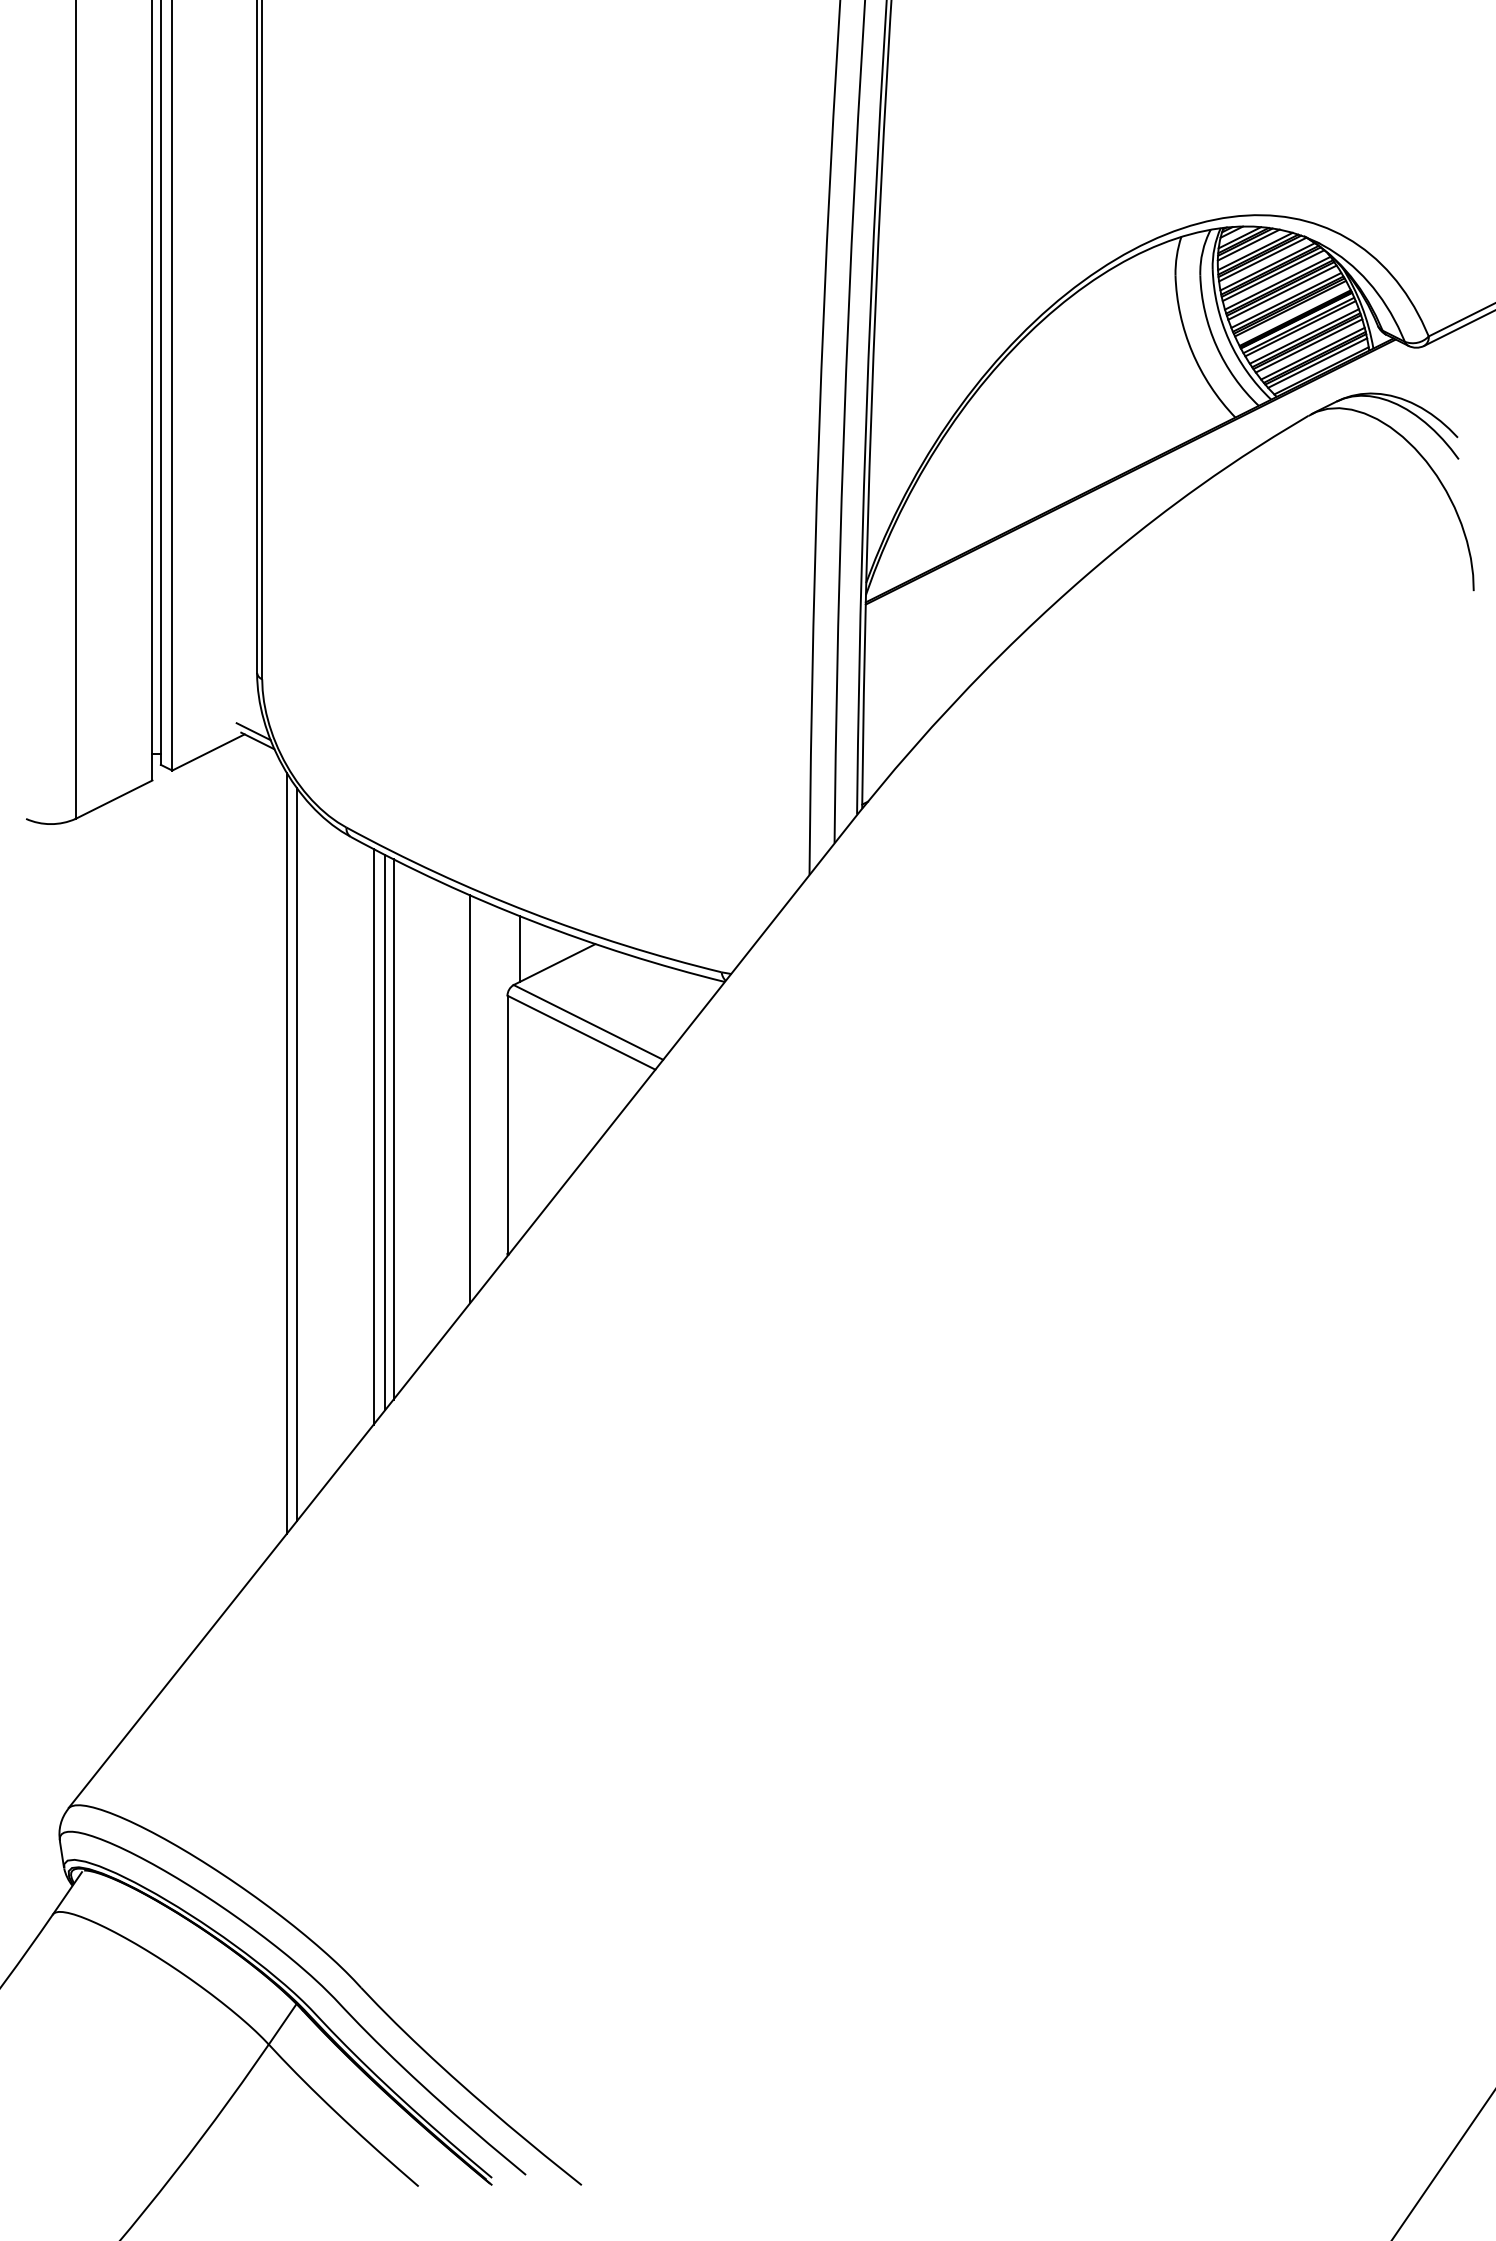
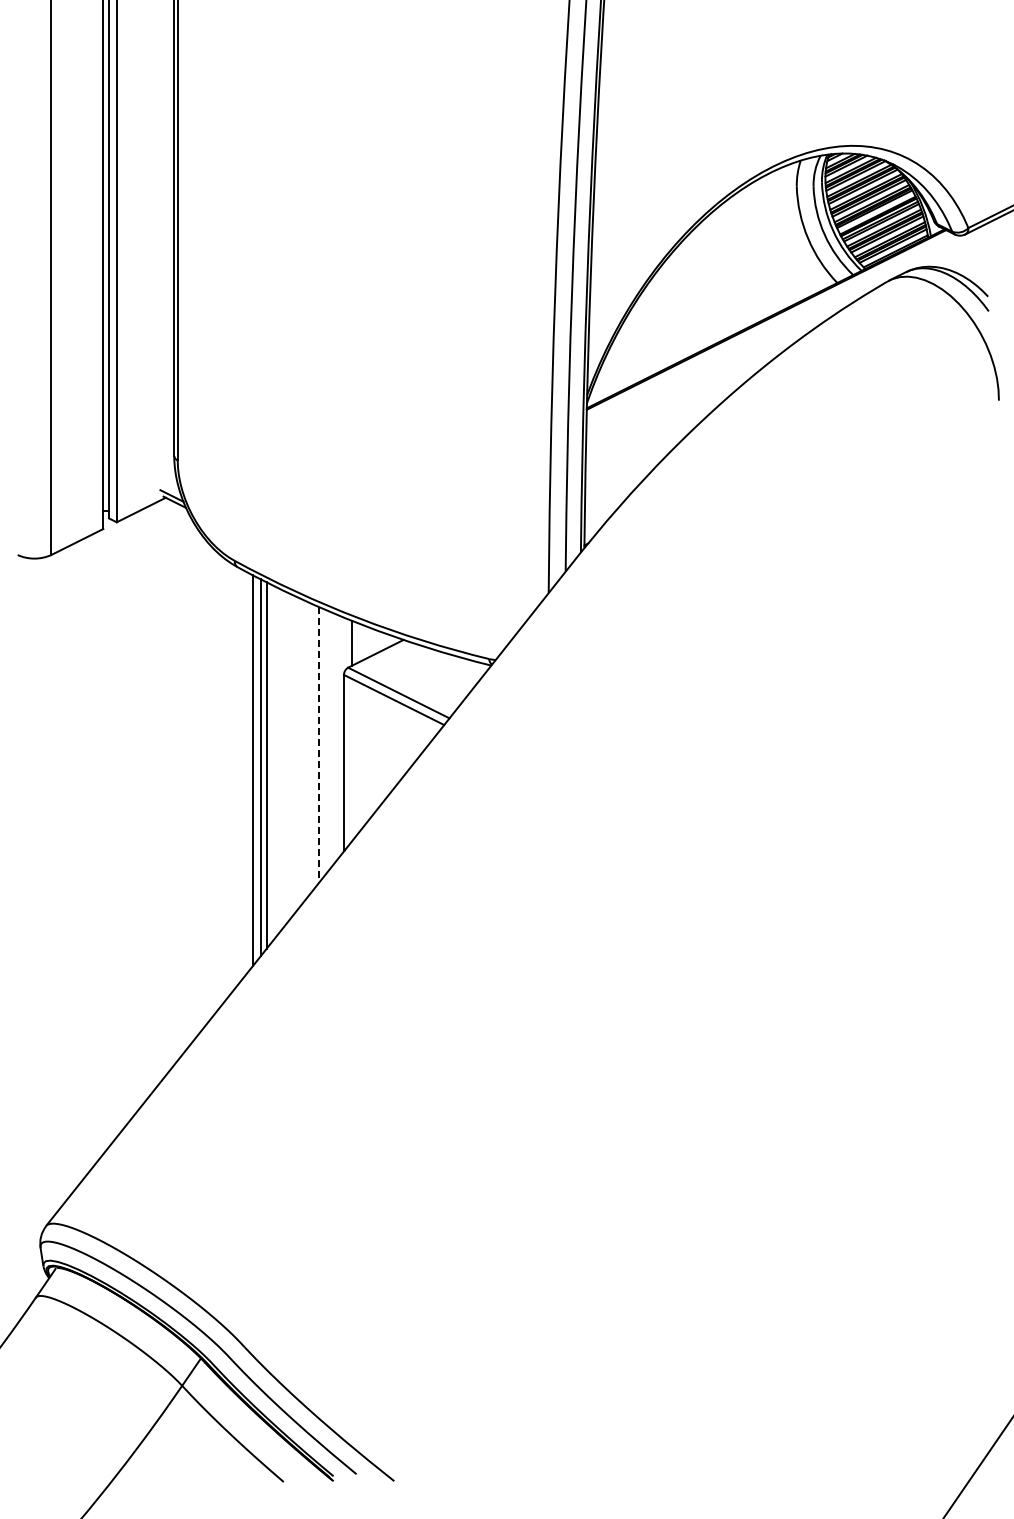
line: (469, 1099) -> (318, 745), solid -> dashed
line: (286, 1152) -> (194, 781), removed
line: (297, 1154) -> (201, 782), removed

